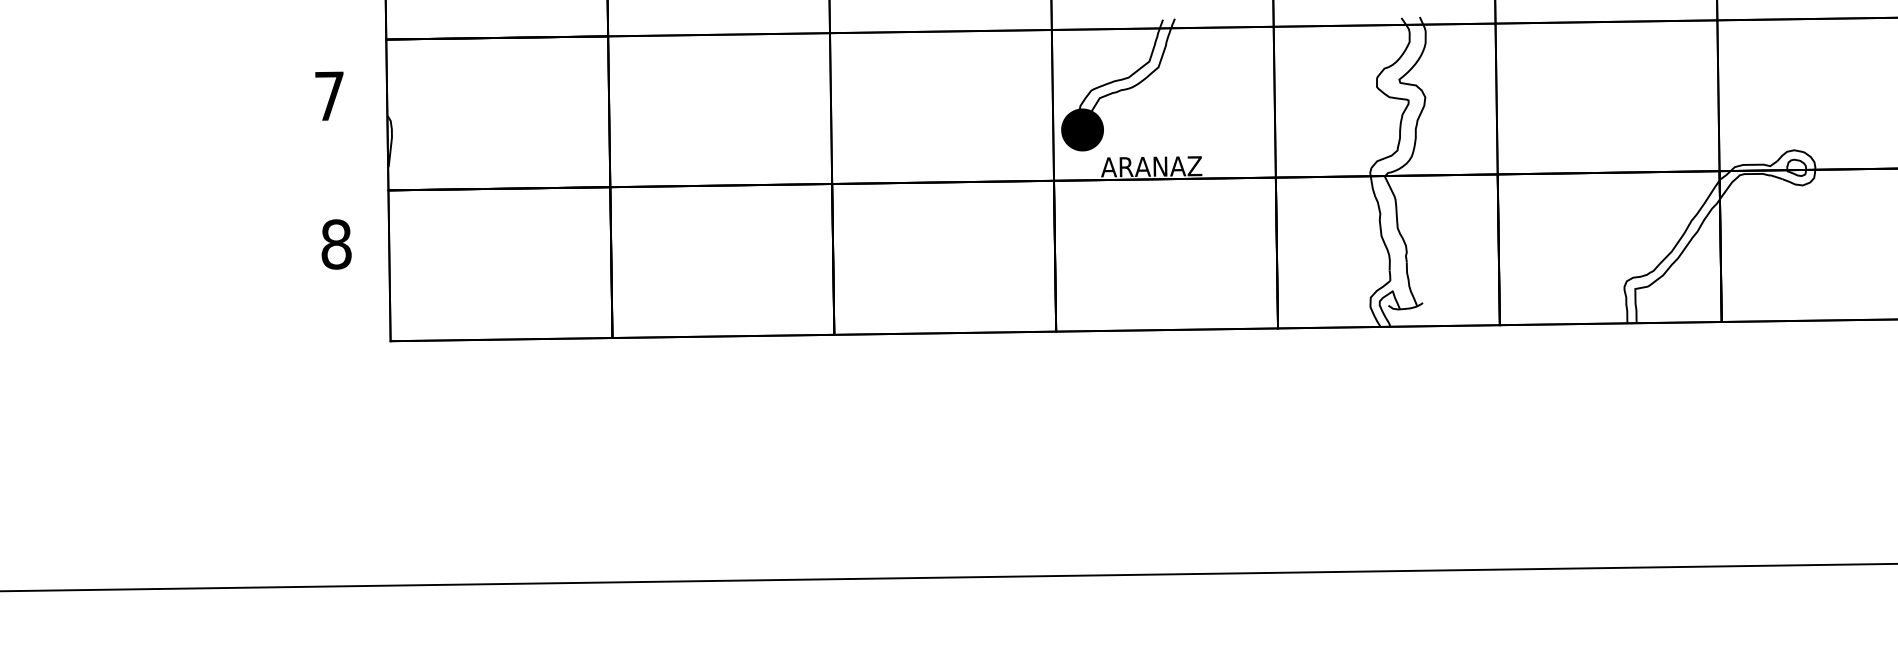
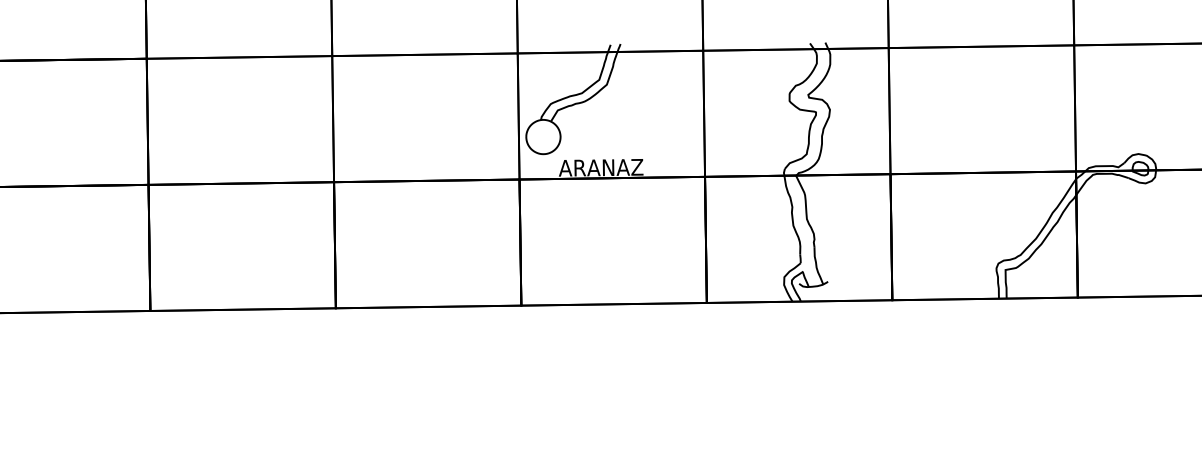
fill: (1082, 129) -> (543, 136), removed
fill: (1082, 129) -> (543, 136), removed

